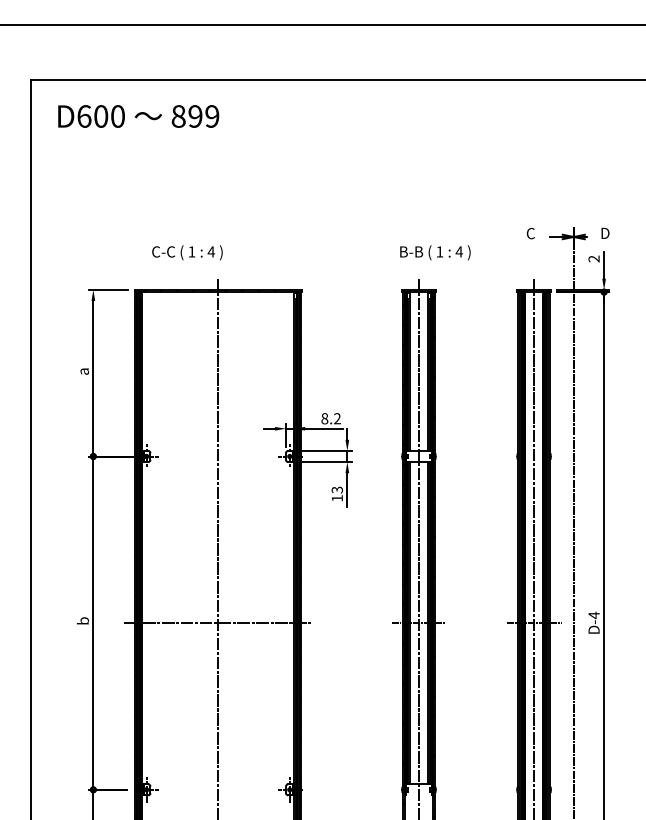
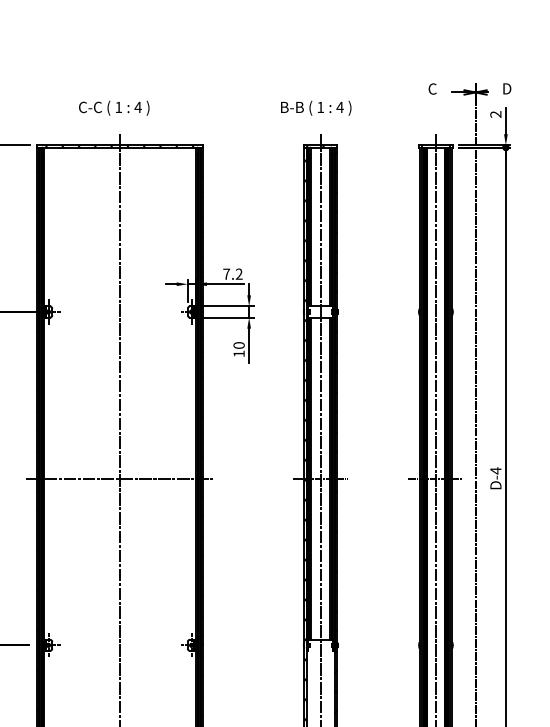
text: (187, 252) -> (114, 107), moved
text: (435, 252) -> (316, 107), moved
text: (324, 418) -> (226, 273), 8.2 -> 7.2
text: (336, 489) -> (238, 344), 13 -> 10

